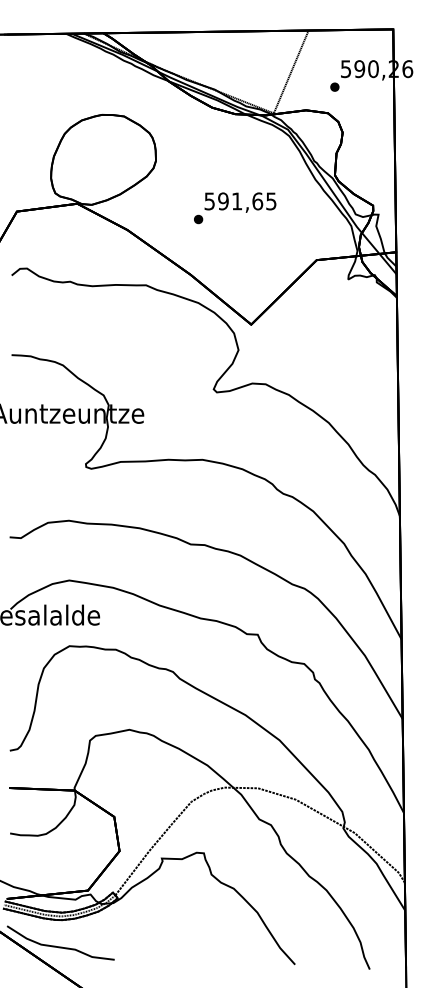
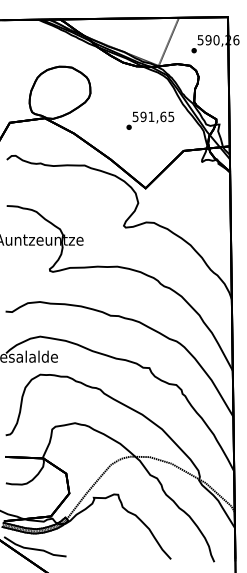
text: (235, 207) -> (150, 120), moved

